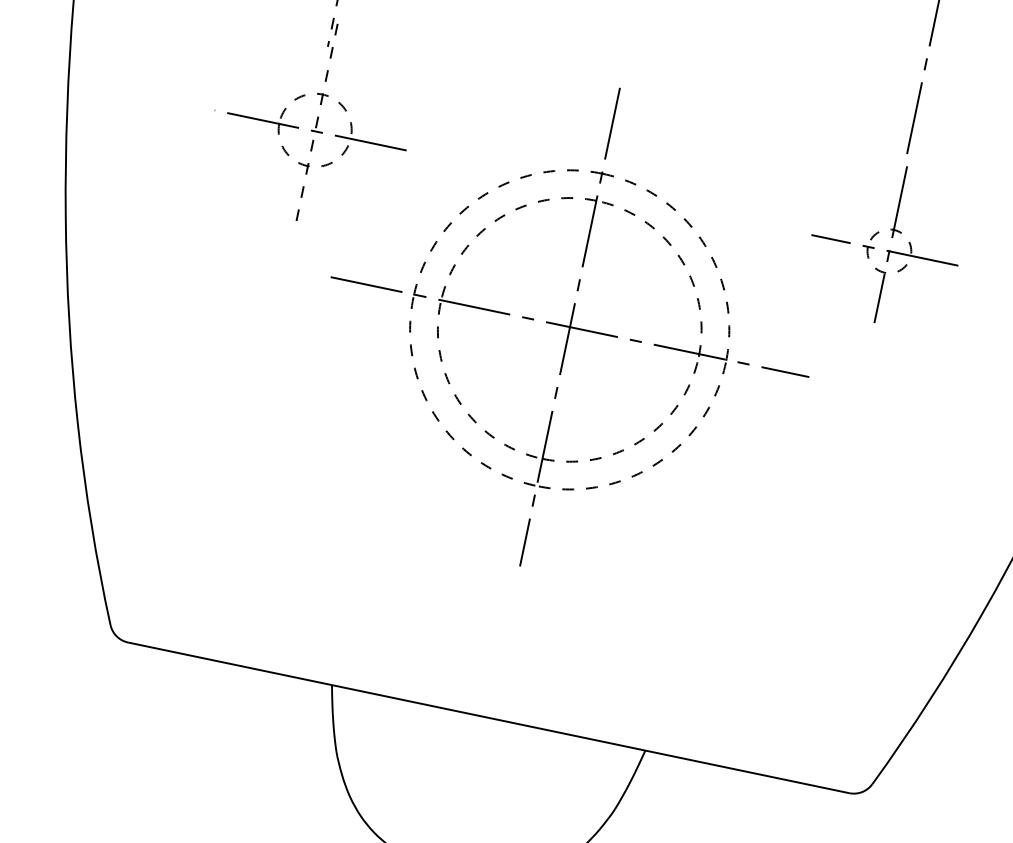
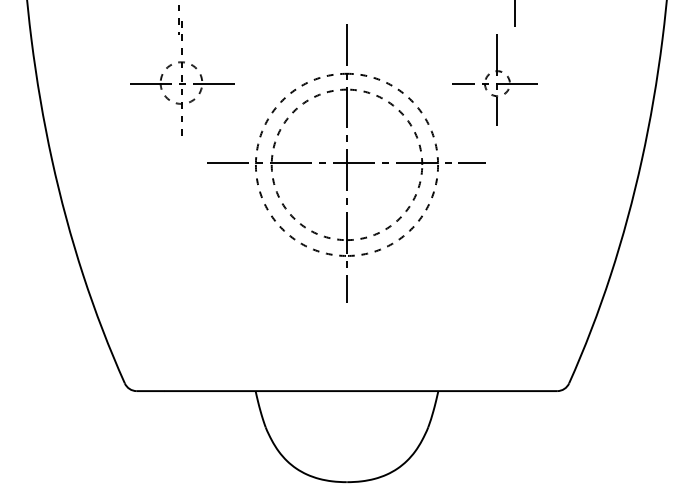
part: (885, 243) -> (494, 79), moved

